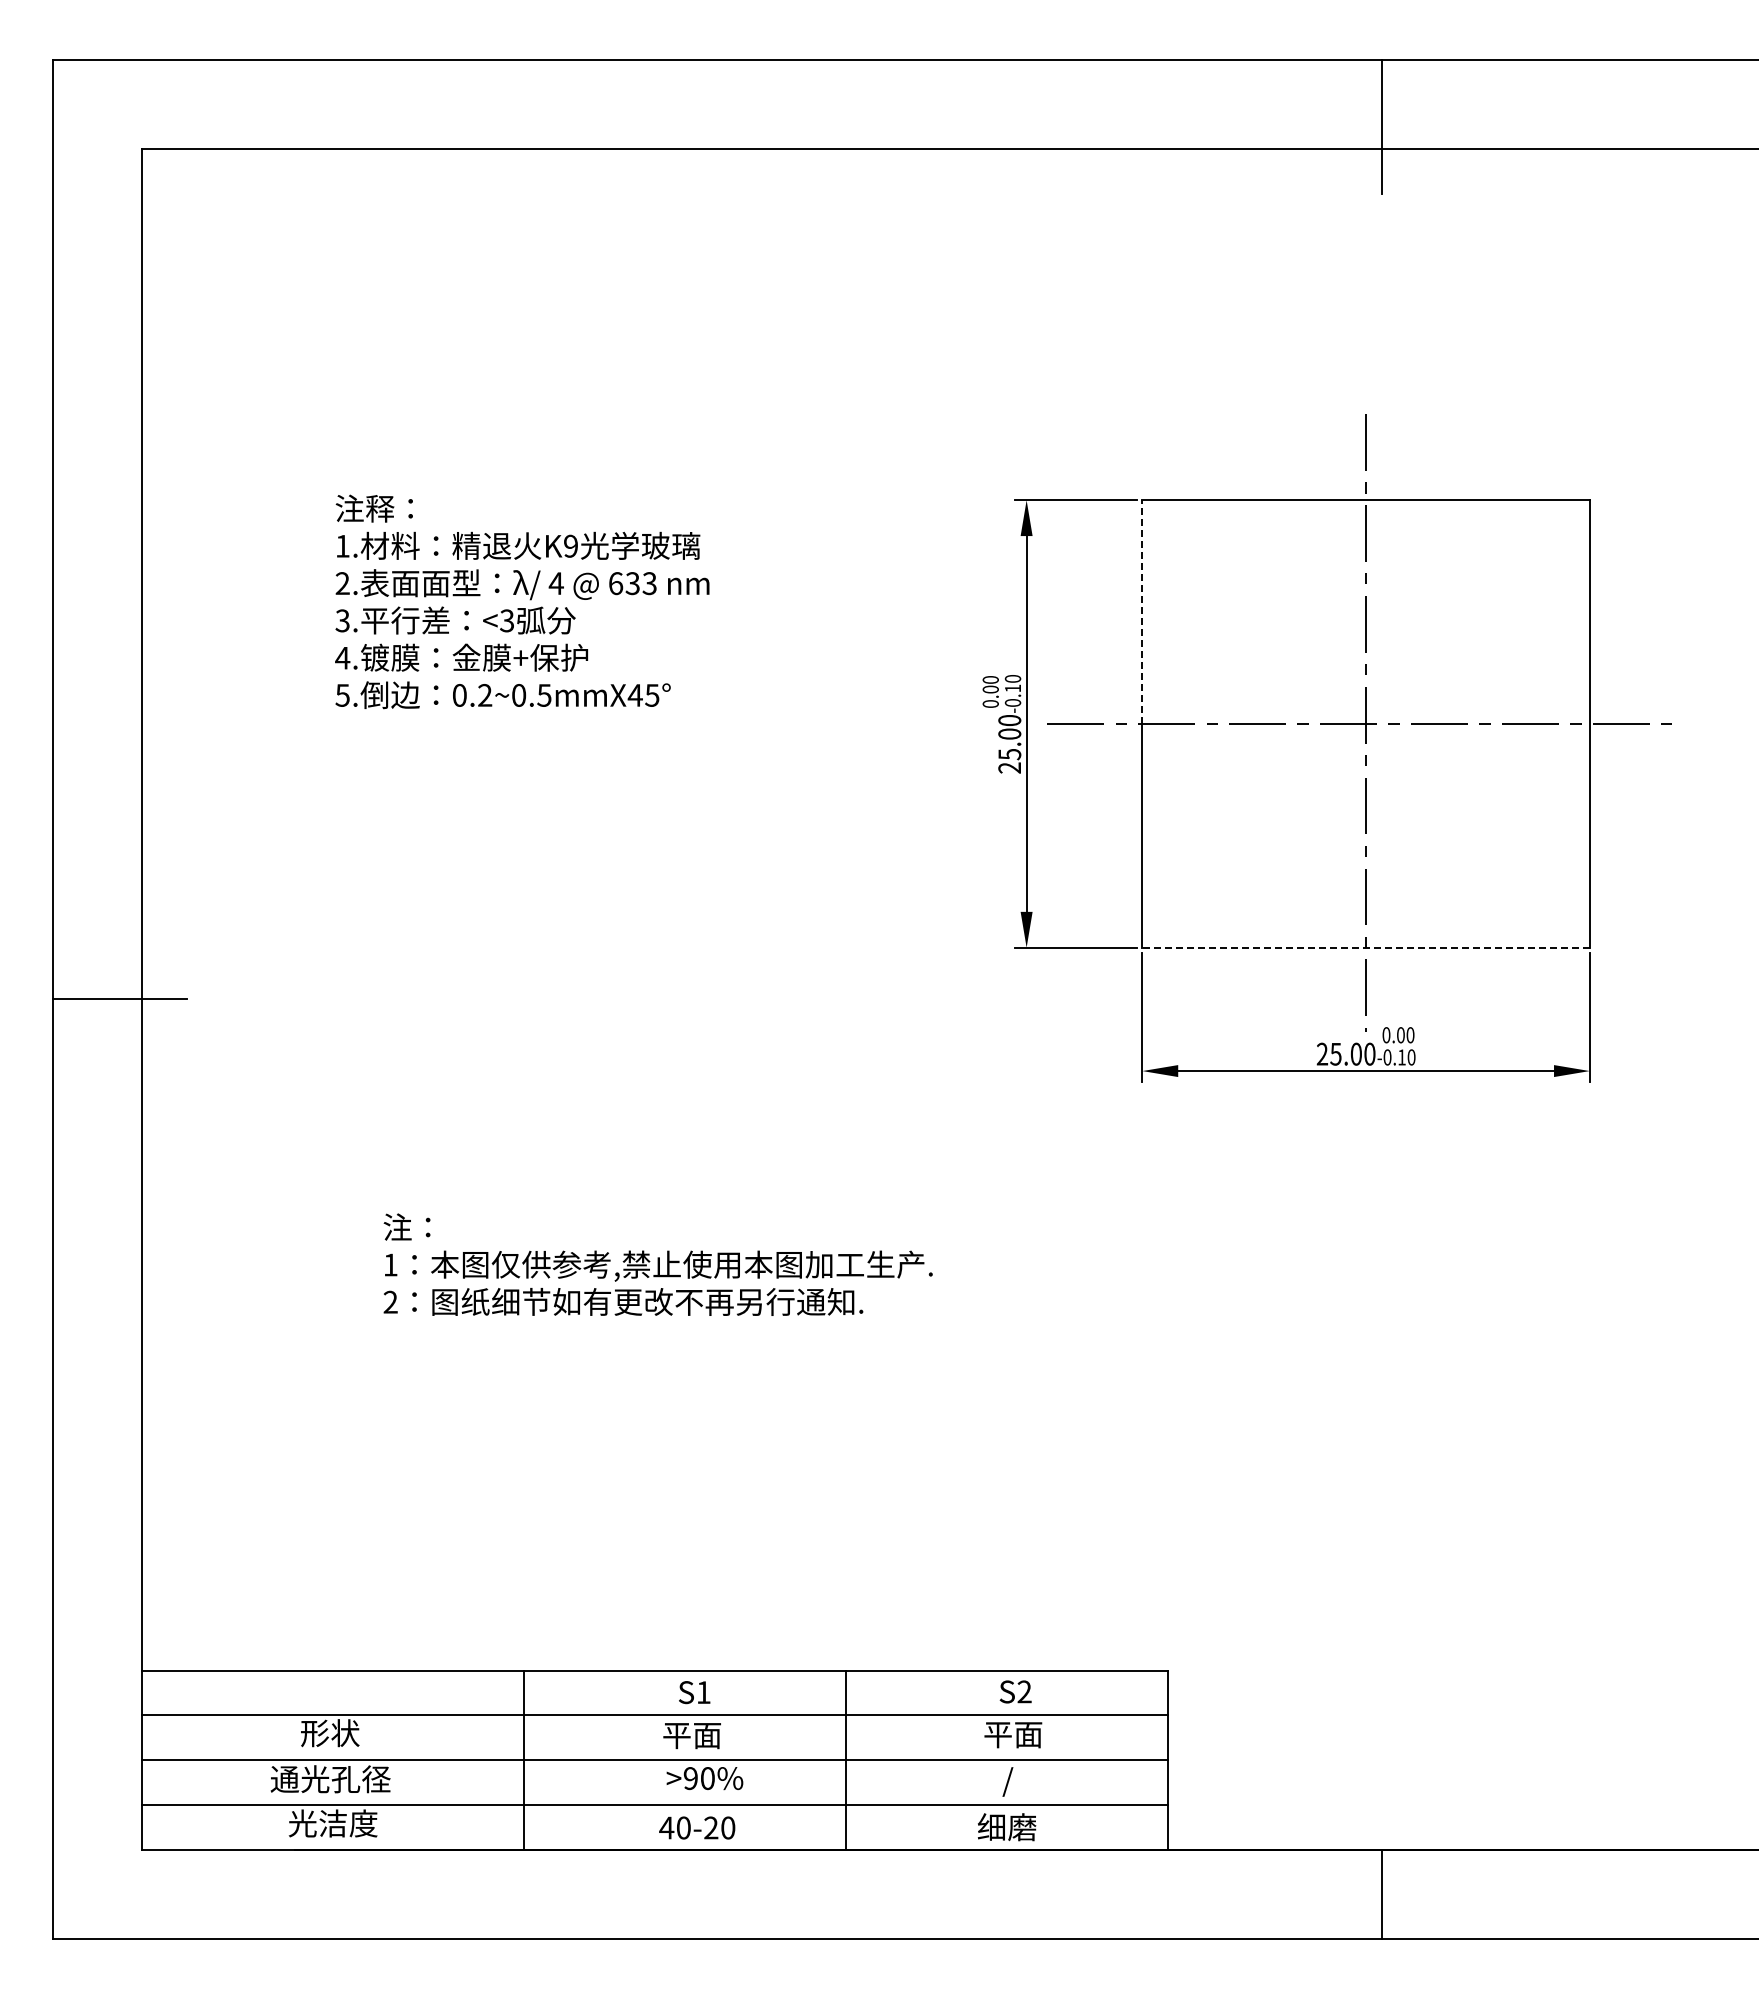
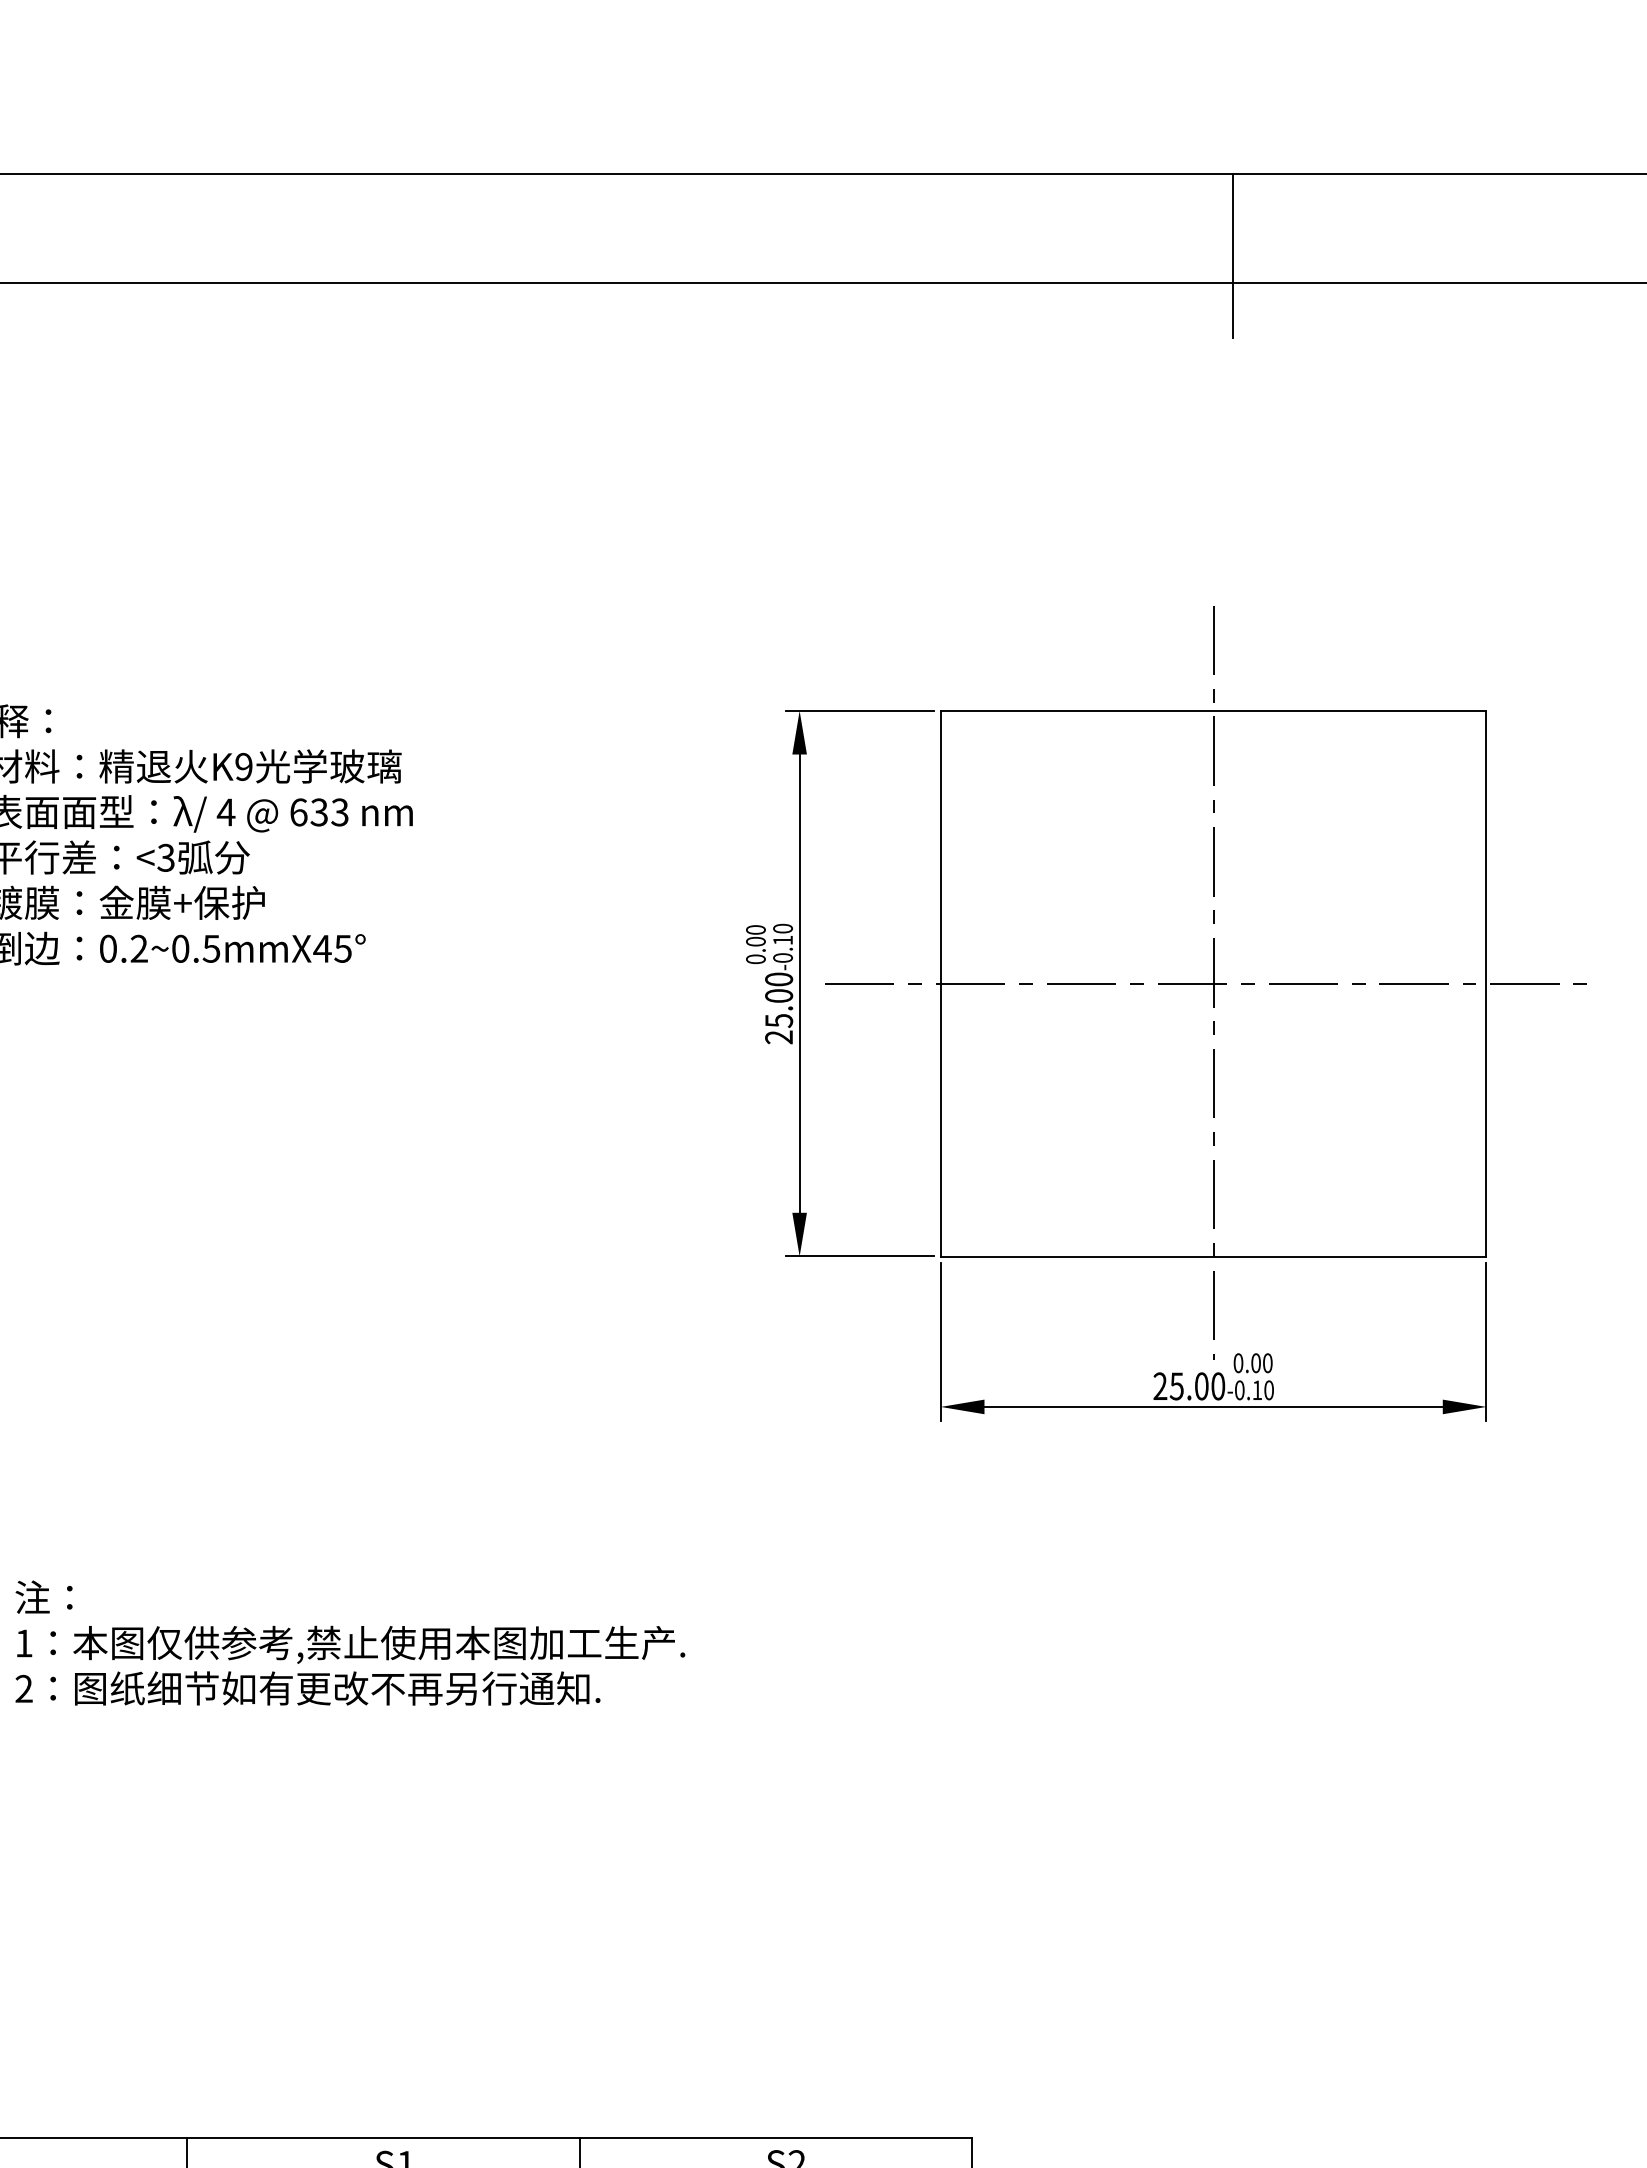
line: (1142, 612) -> (940, 847), dashed -> solid
line: (1366, 947) -> (1214, 1256), dashed -> solid

